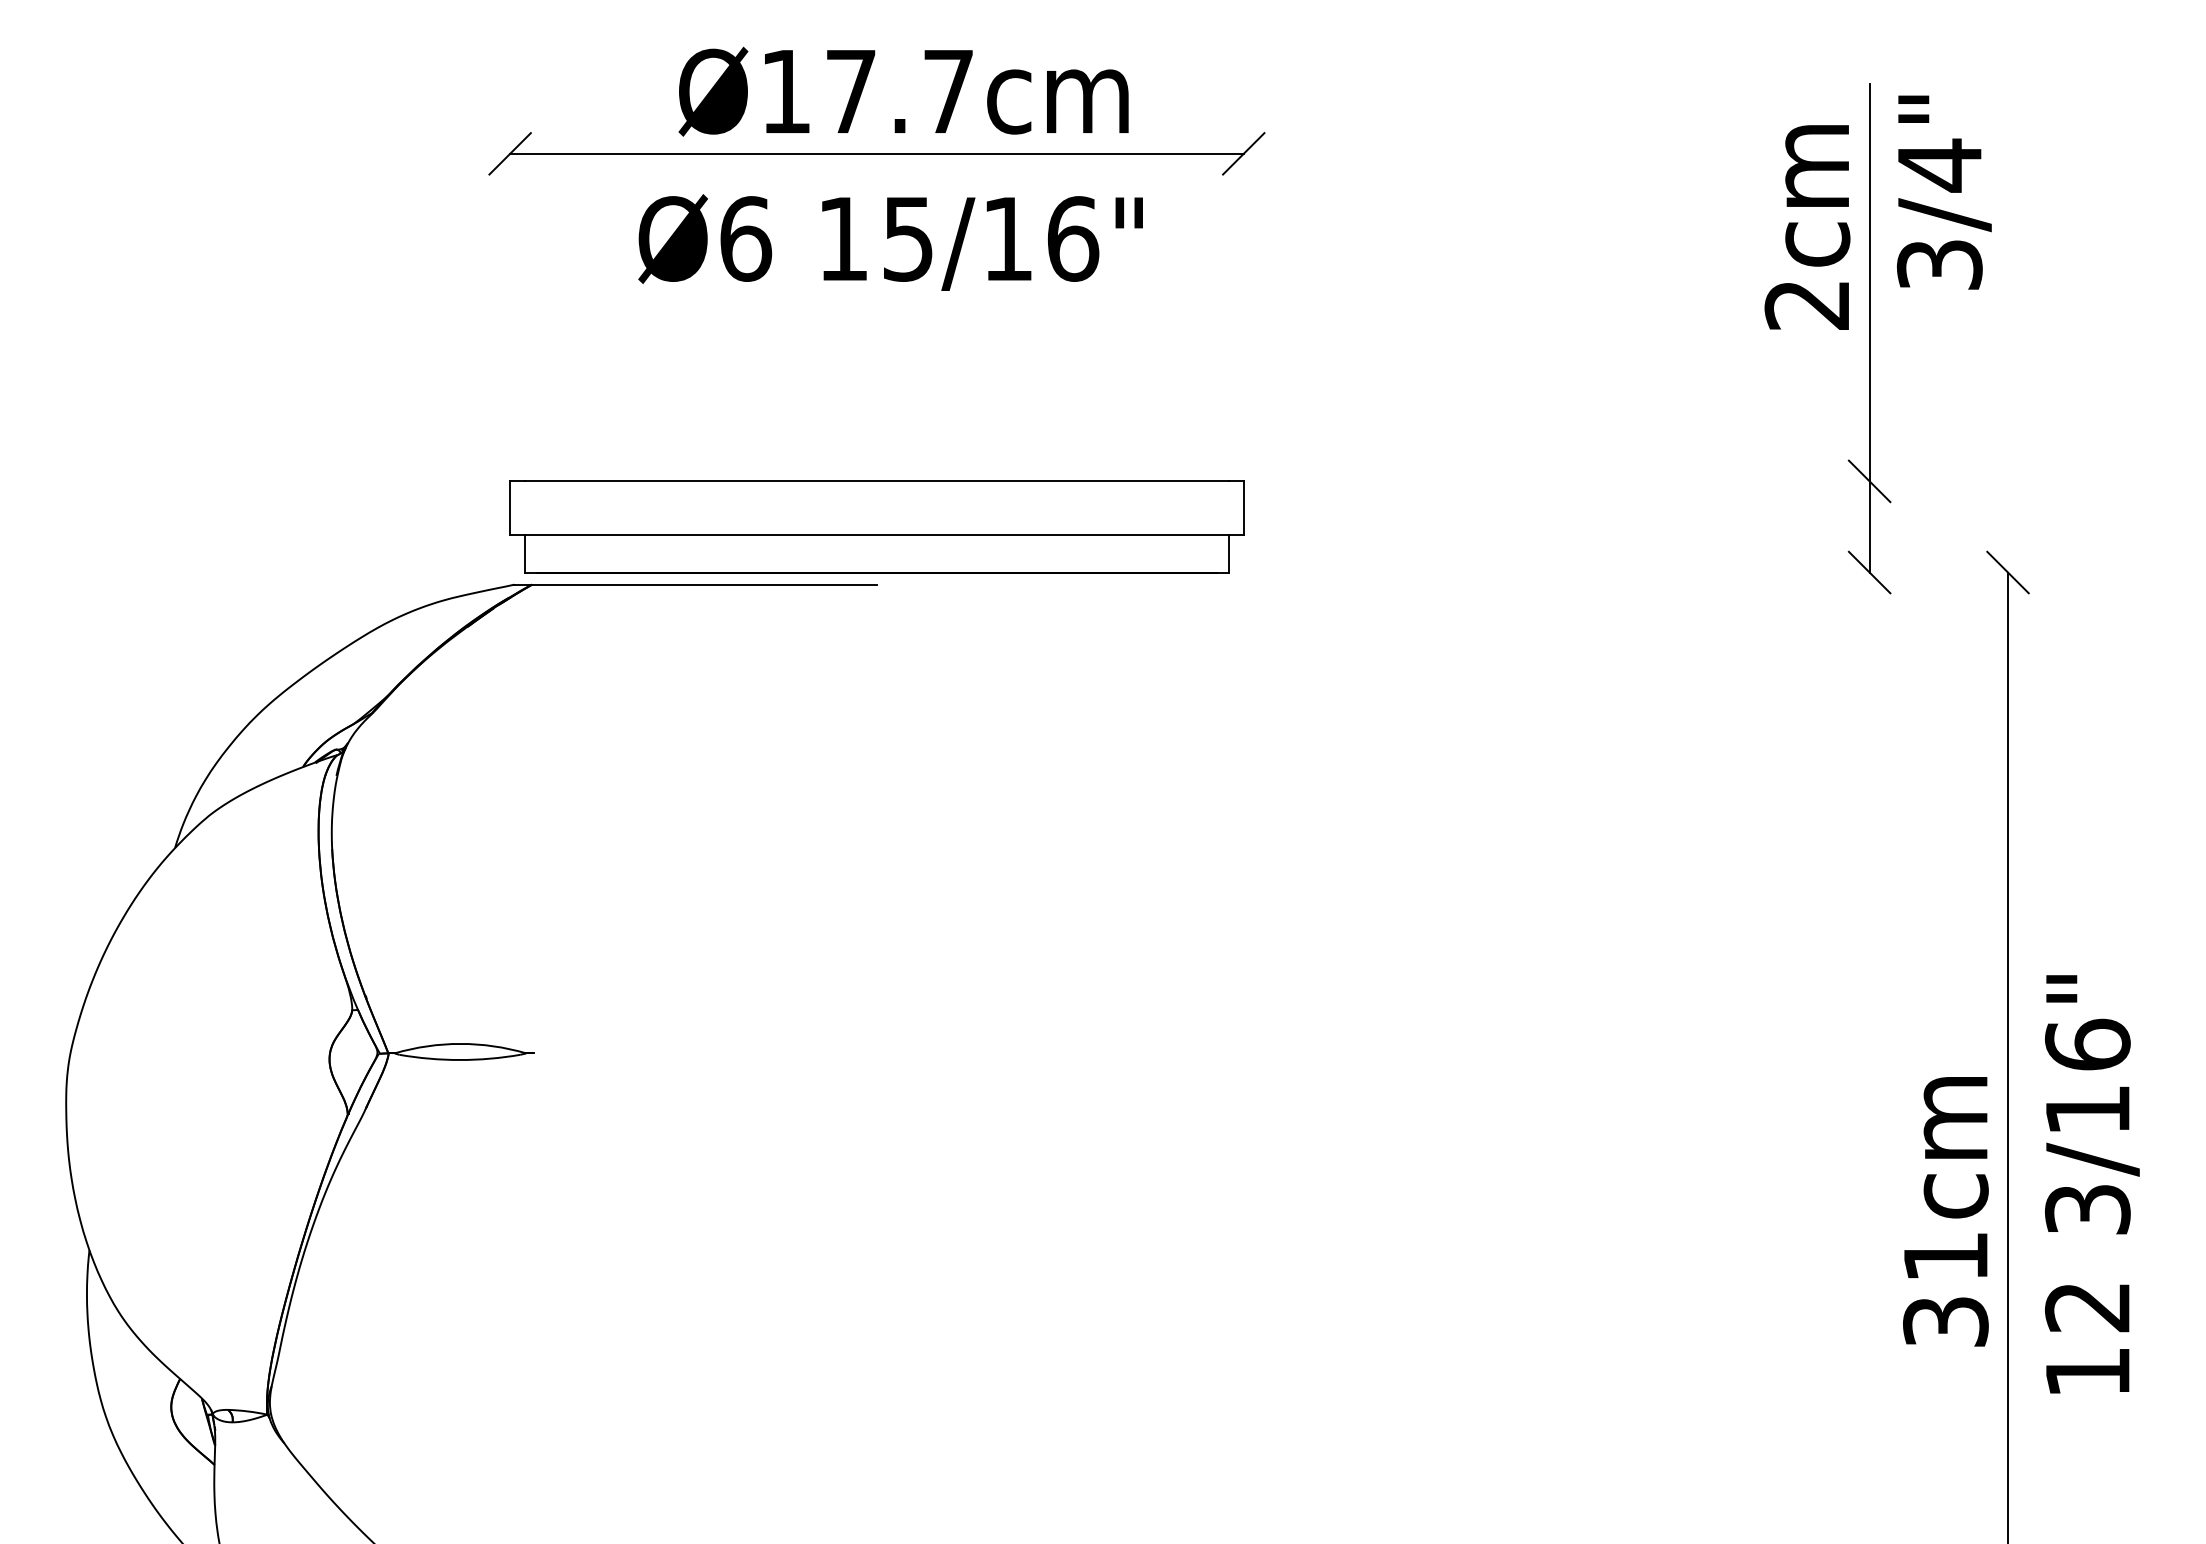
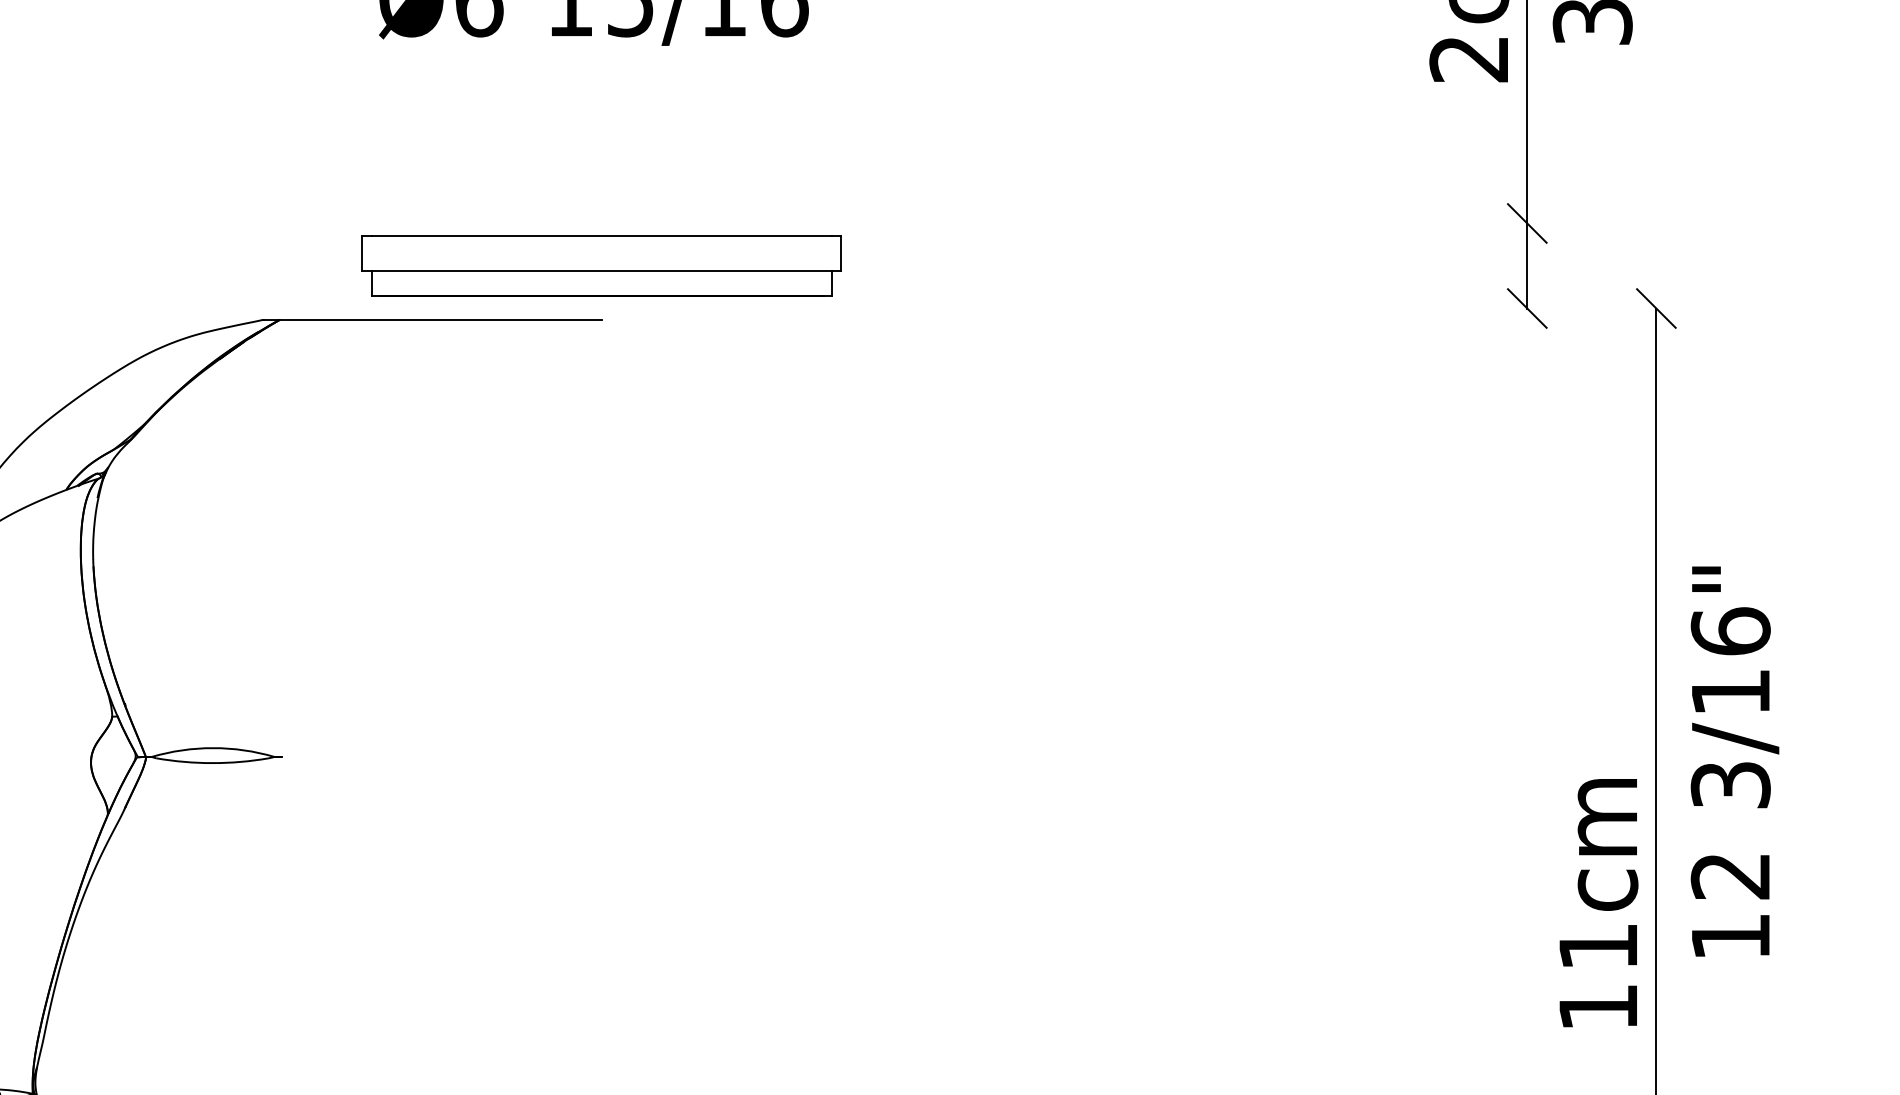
part: (876, 526) -> (601, 265), size x0.7
text: (2092, 1184) -> (1735, 761), moved
text: (1945, 1321) -> (1598, 1006), 31cm -> 11cm

